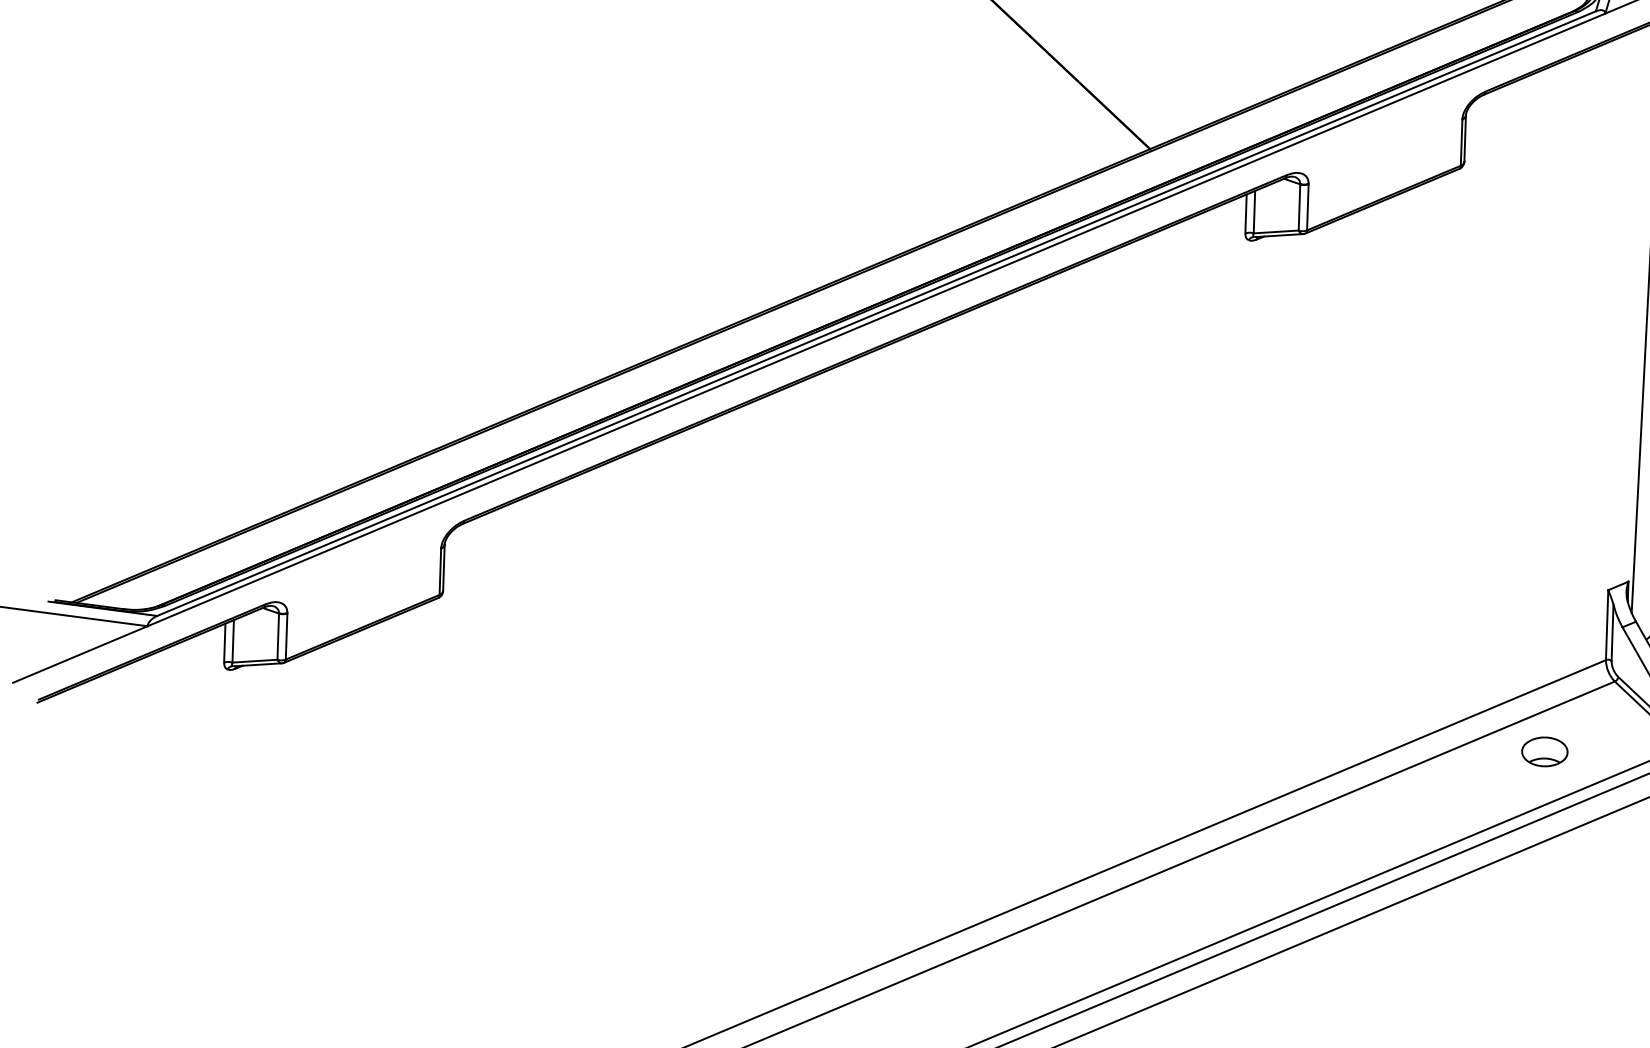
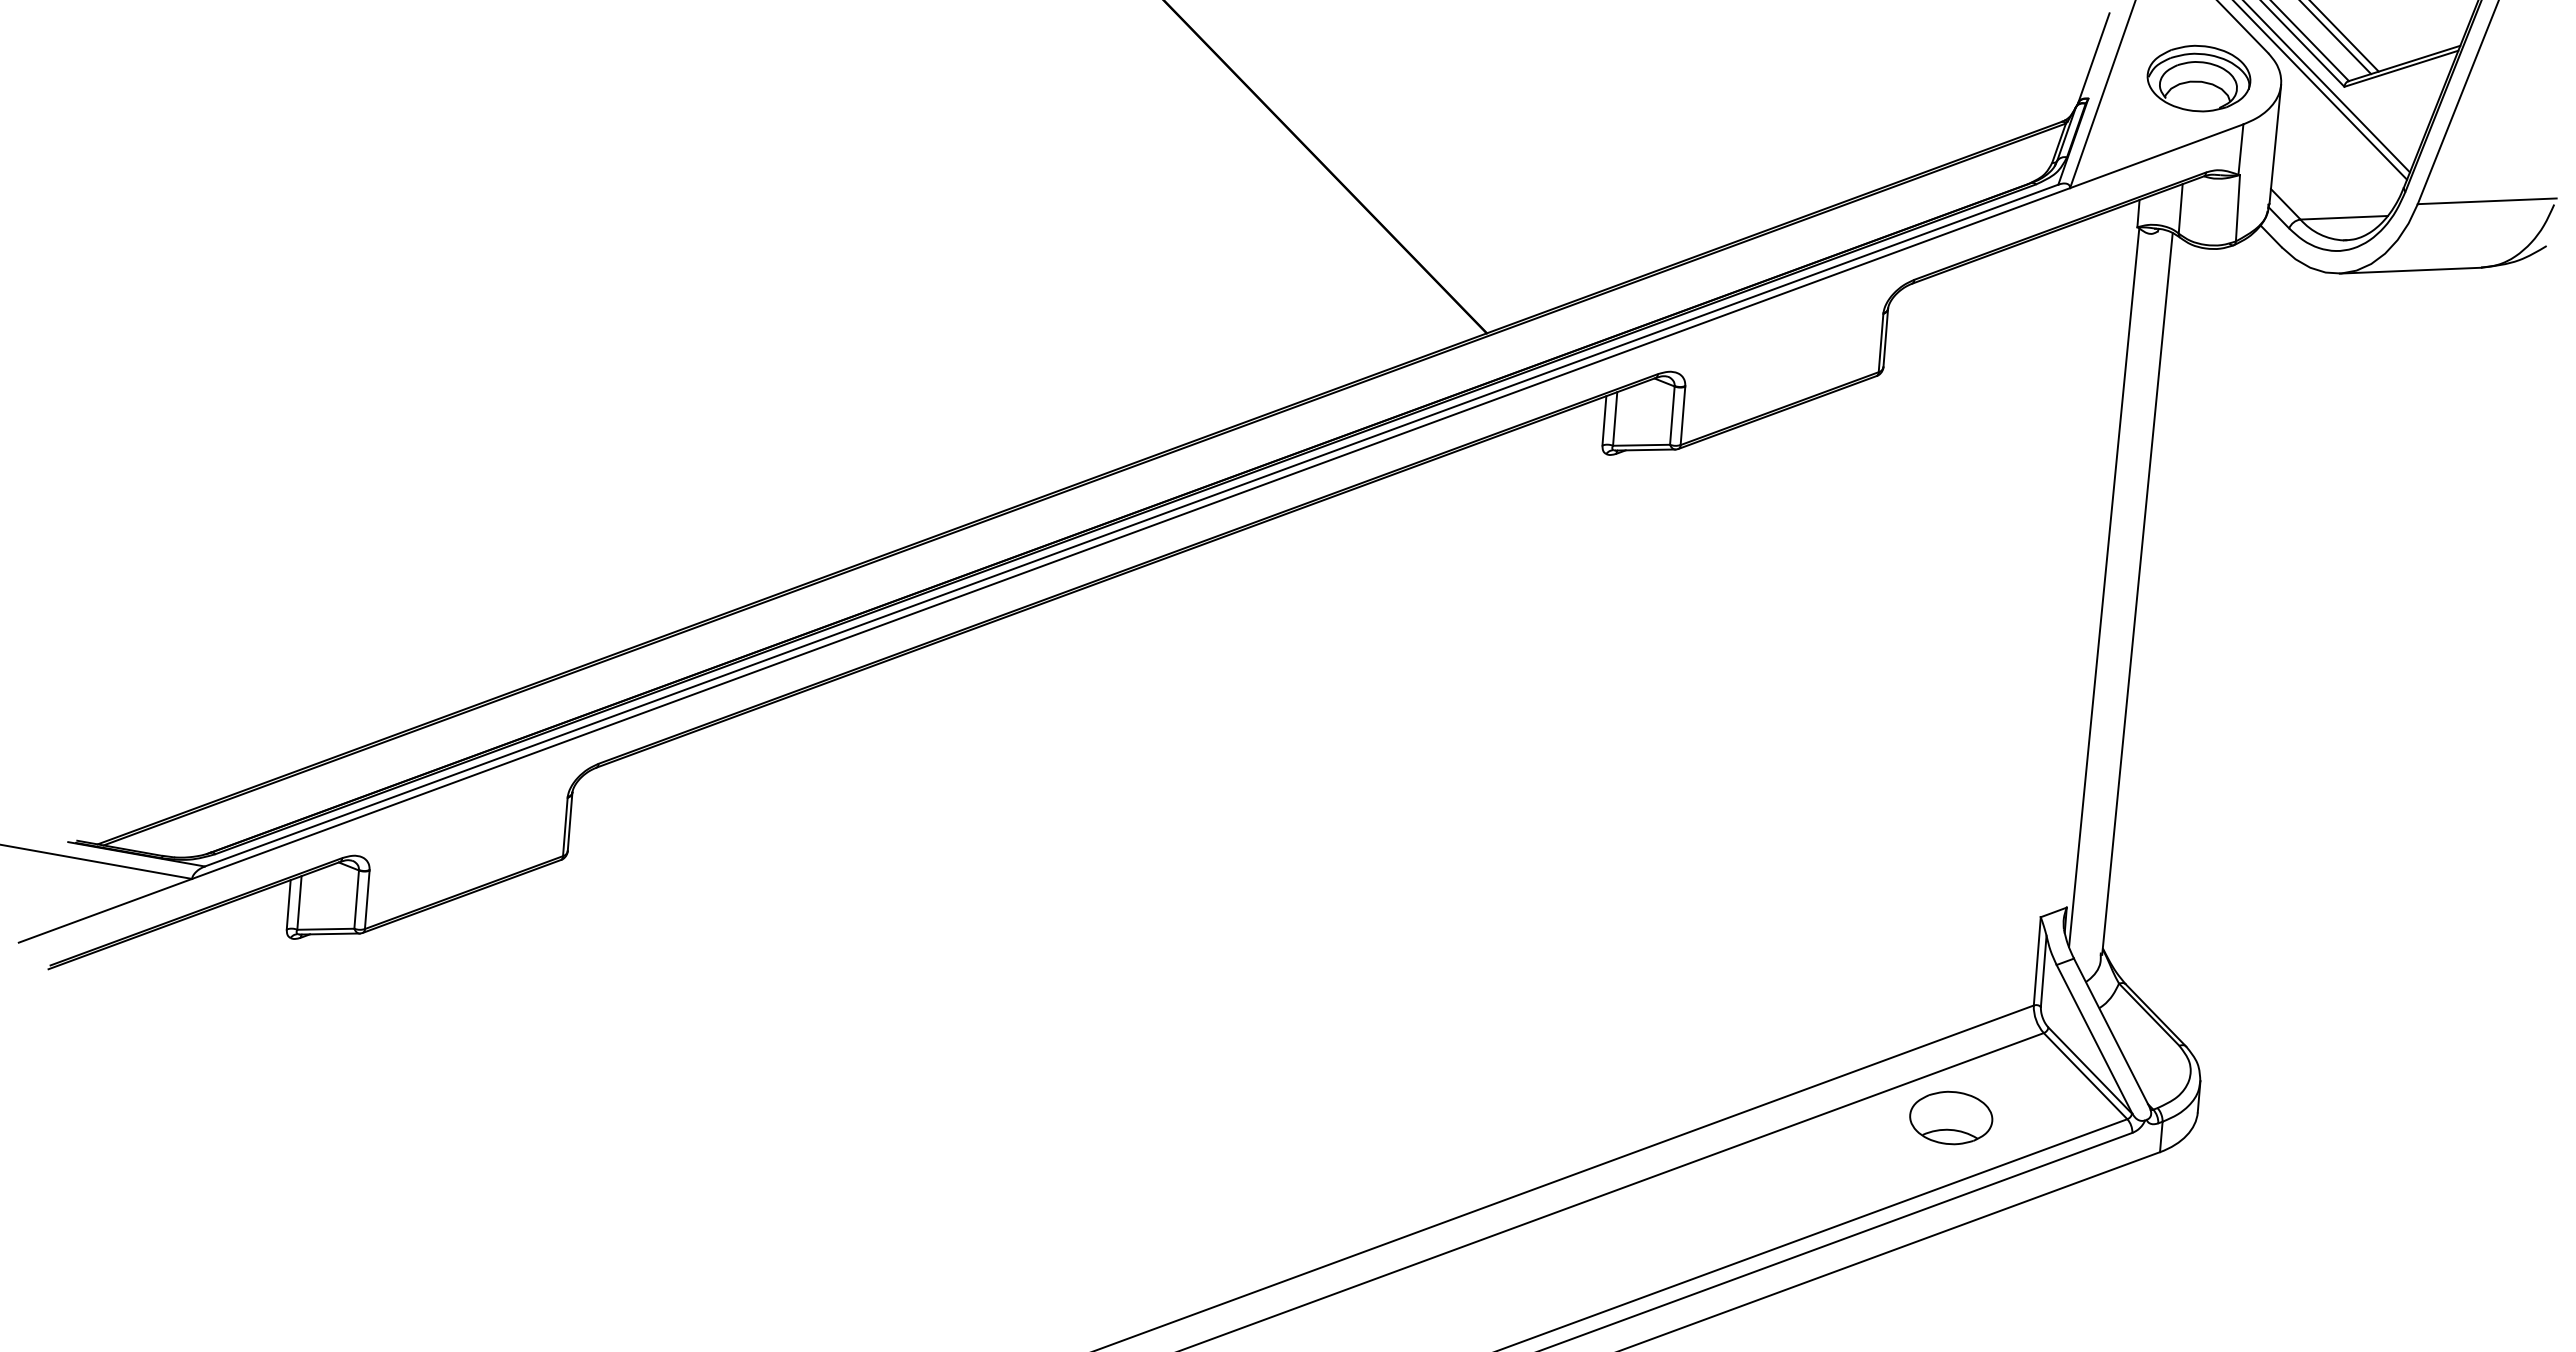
part: (1544, 751) -> (1951, 1117), size x1.43

